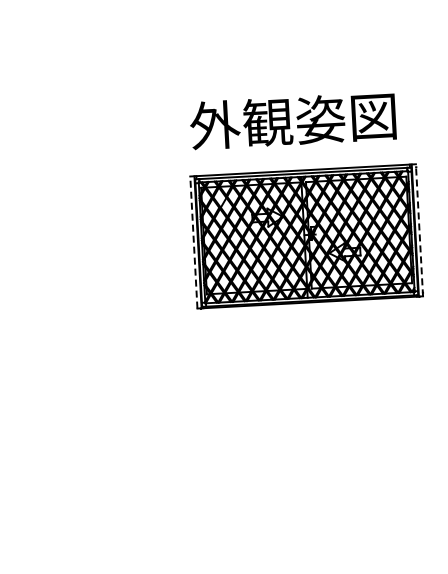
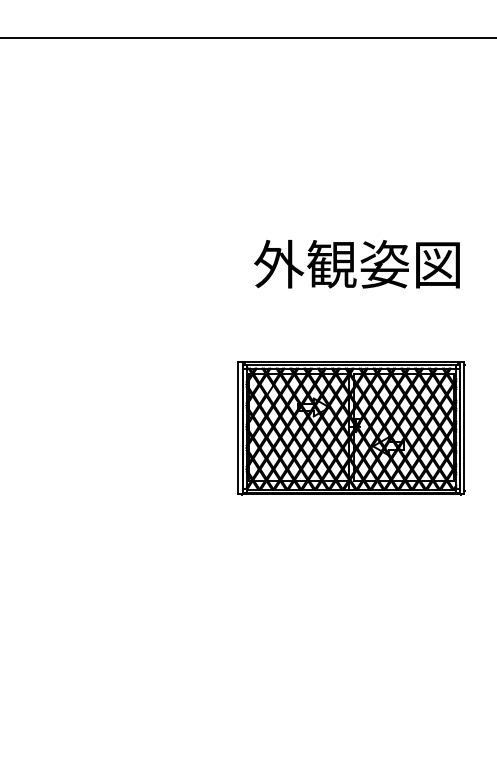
text: (292, 121) -> (356, 264), moved
line: (419, 229) -> (464, 427), dashed -> solid
line: (193, 241) -> (238, 427), dashed -> solid

